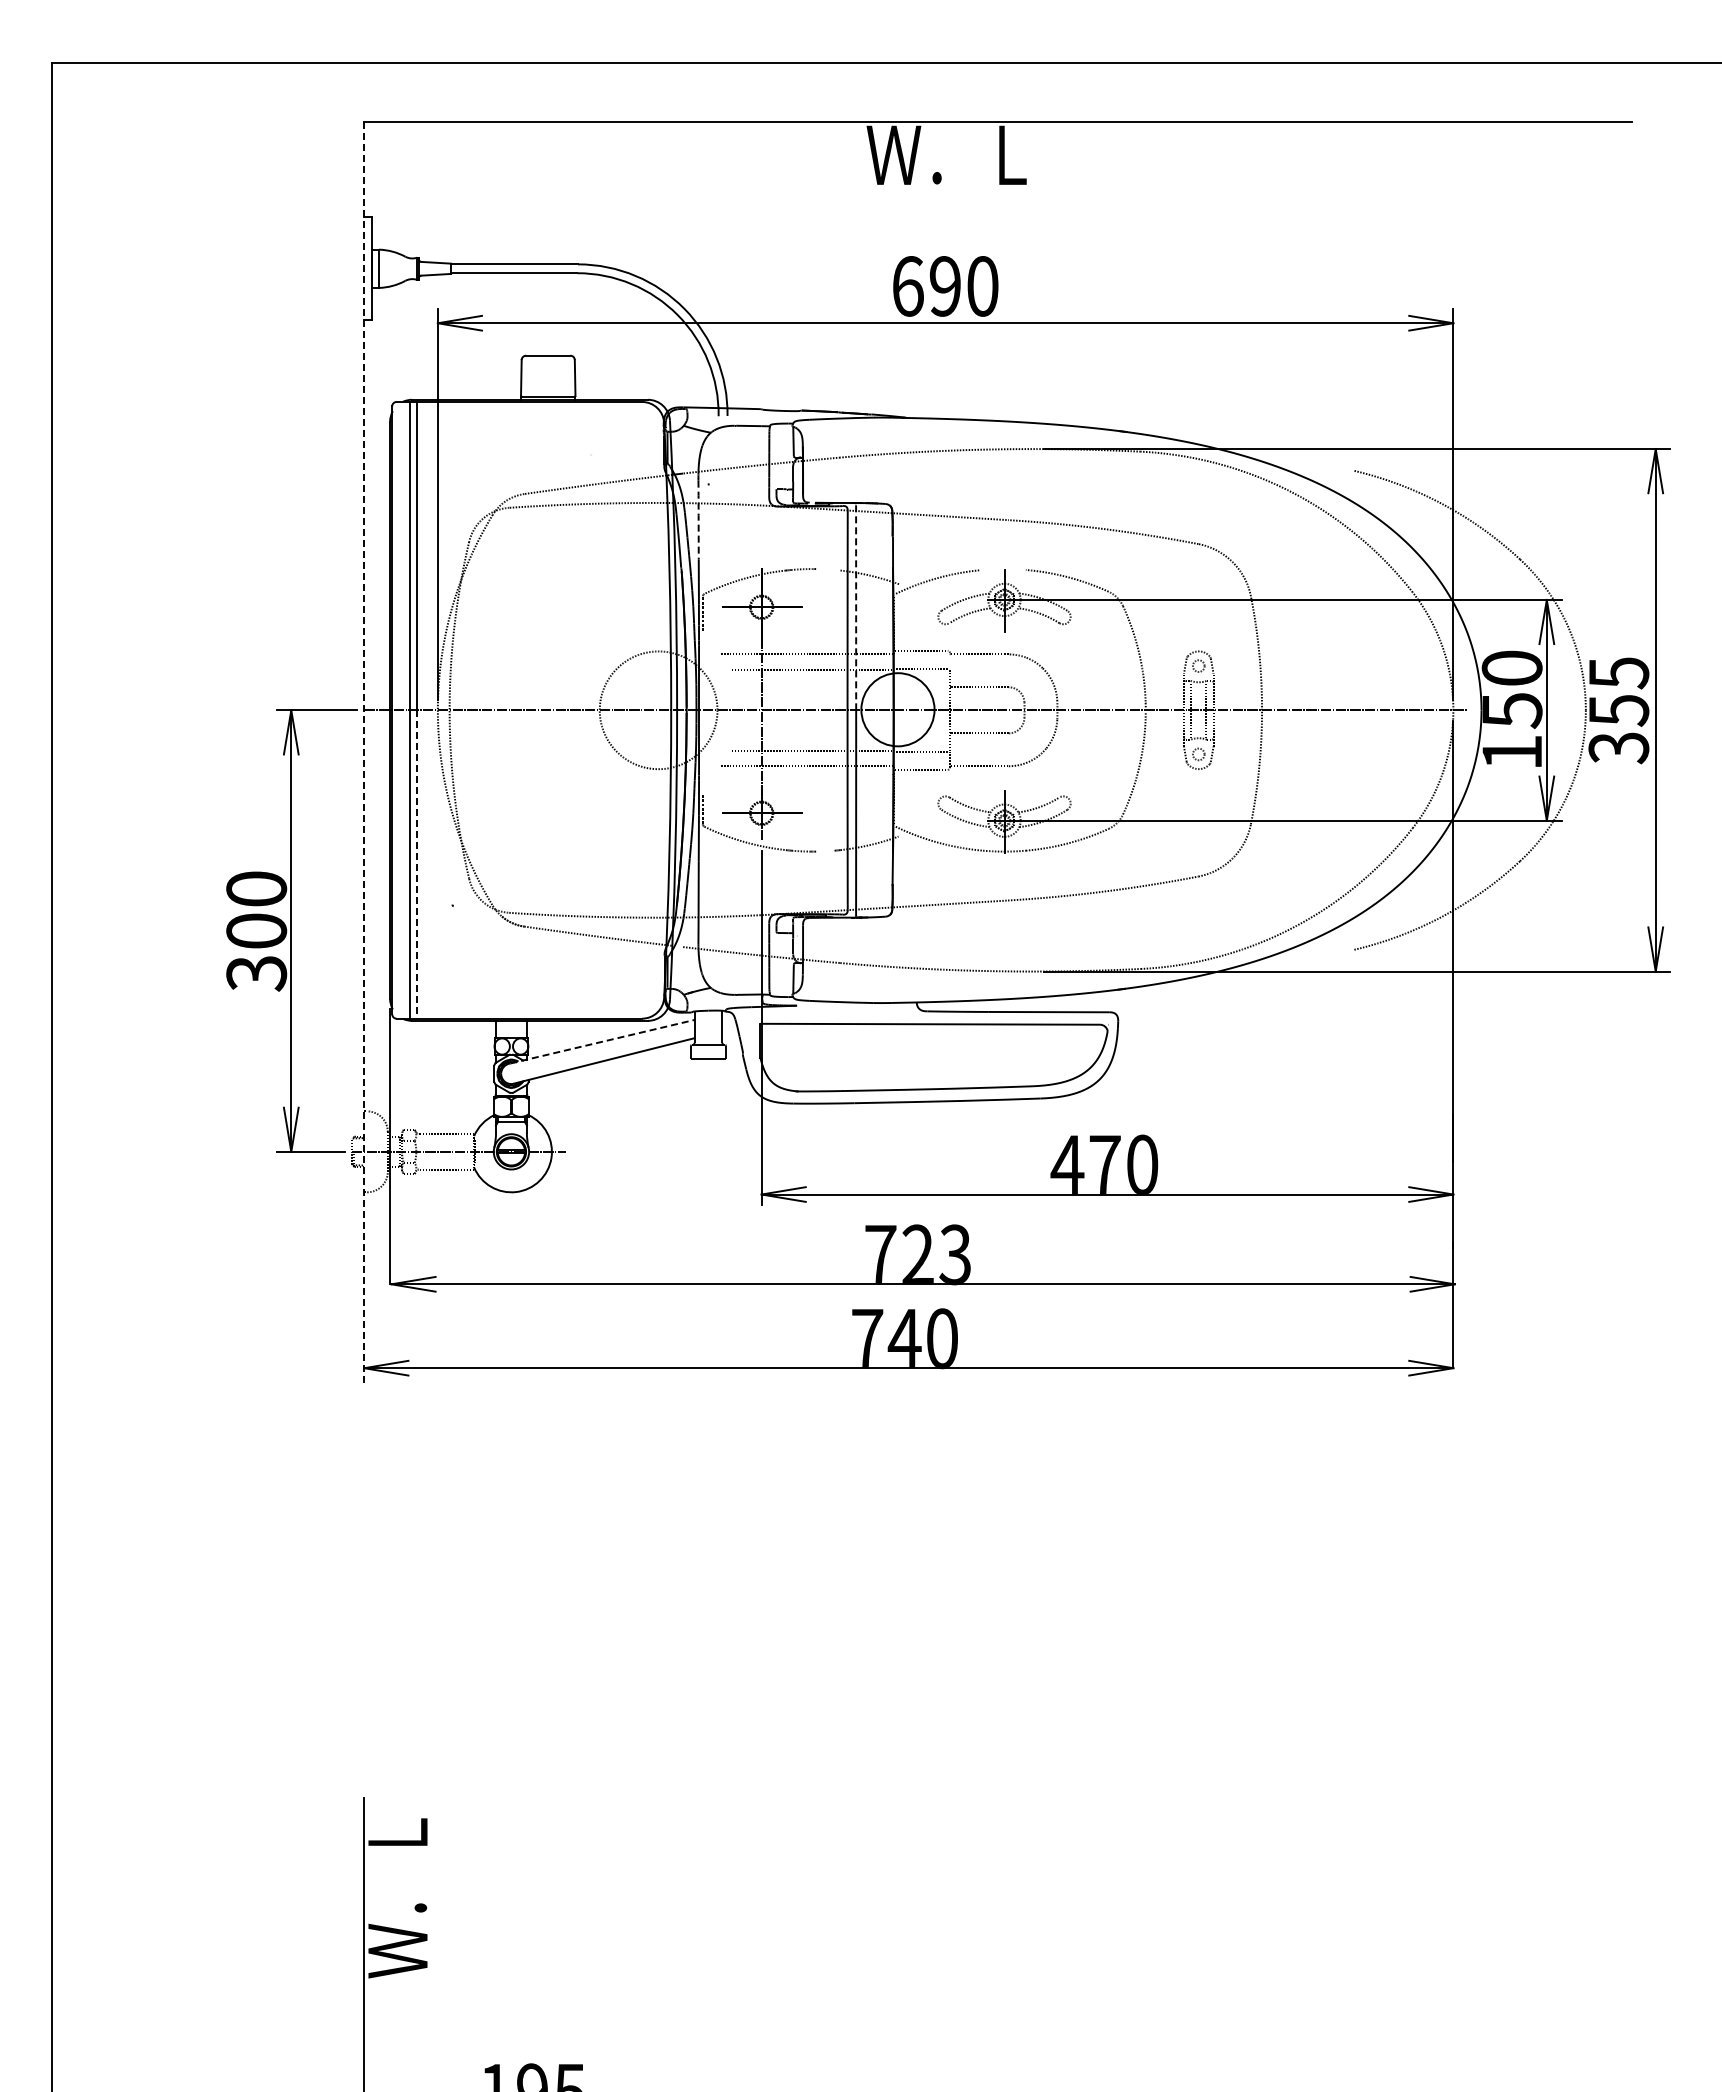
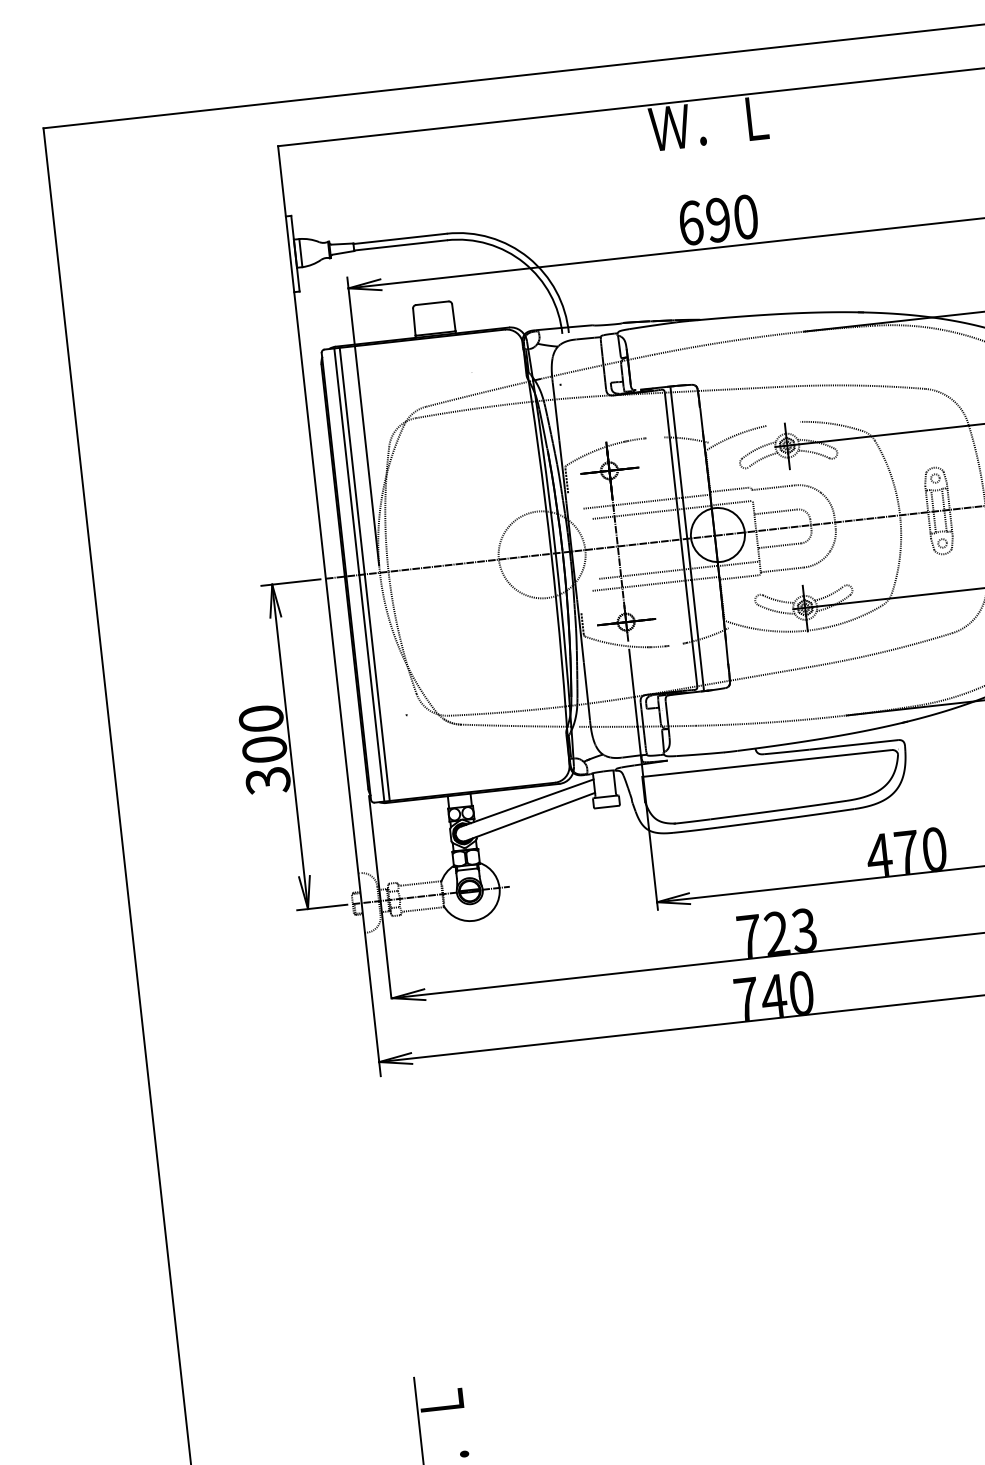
line: (698, 518) -> (555, 410), dashed -> solid
line: (856, 606) -> (679, 462), dashed -> solid
line: (364, 754) -> (329, 611), dashed -> solid
line: (417, 865) -> (377, 688), dashed -> solid
line: (602, 1041) -> (527, 802), dashed -> solid

